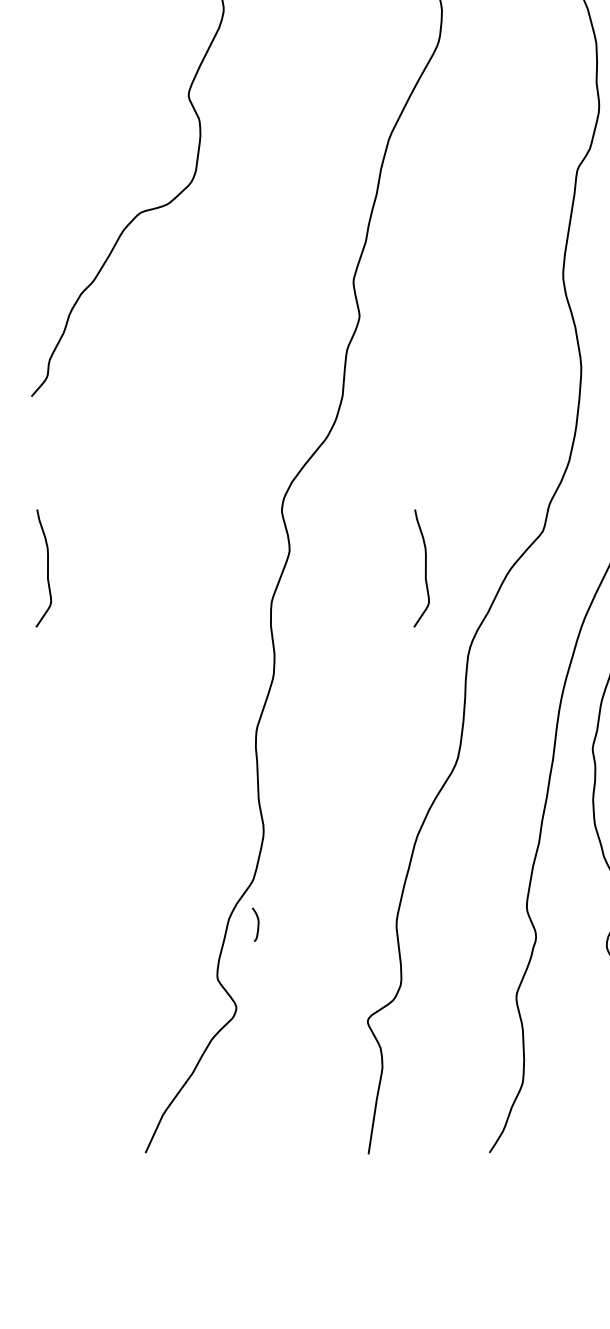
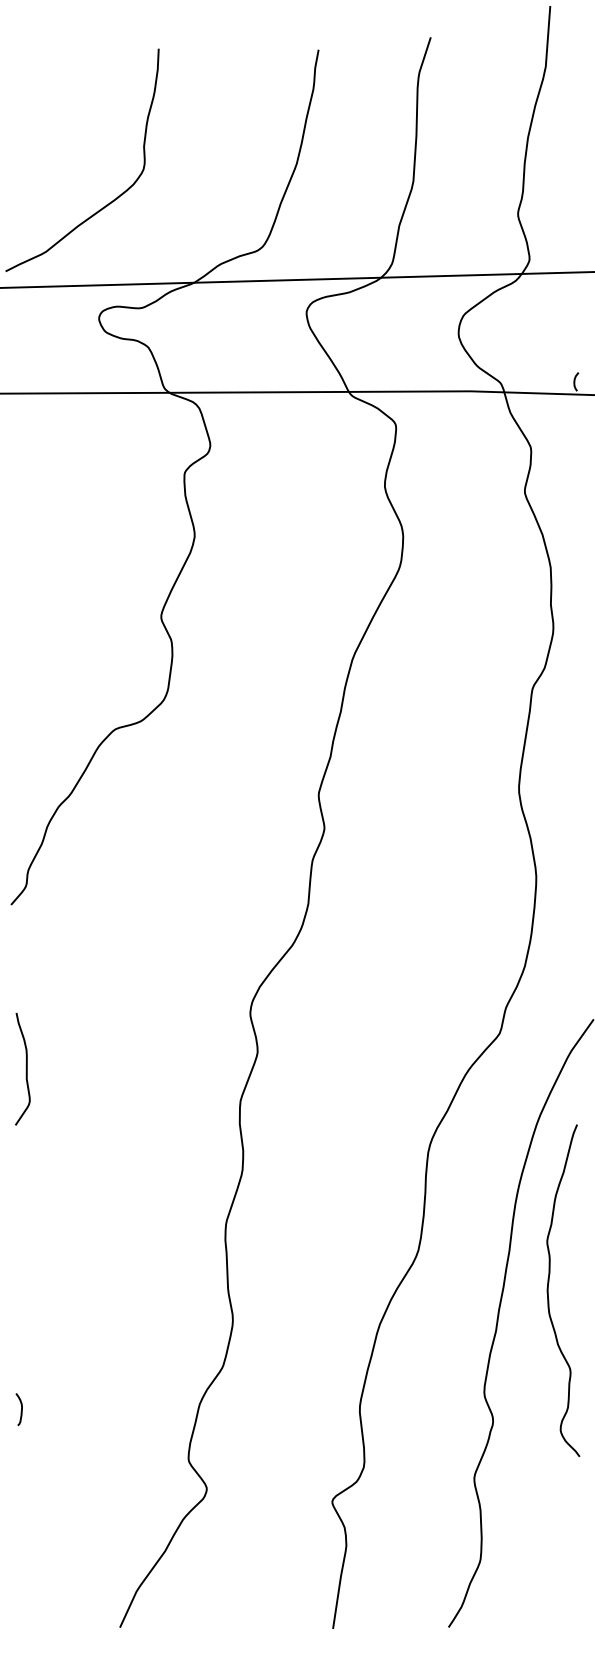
curve: (424, 567) -> (386, 1068), removed
curve: (257, 926) -> (20, 1411), moved

